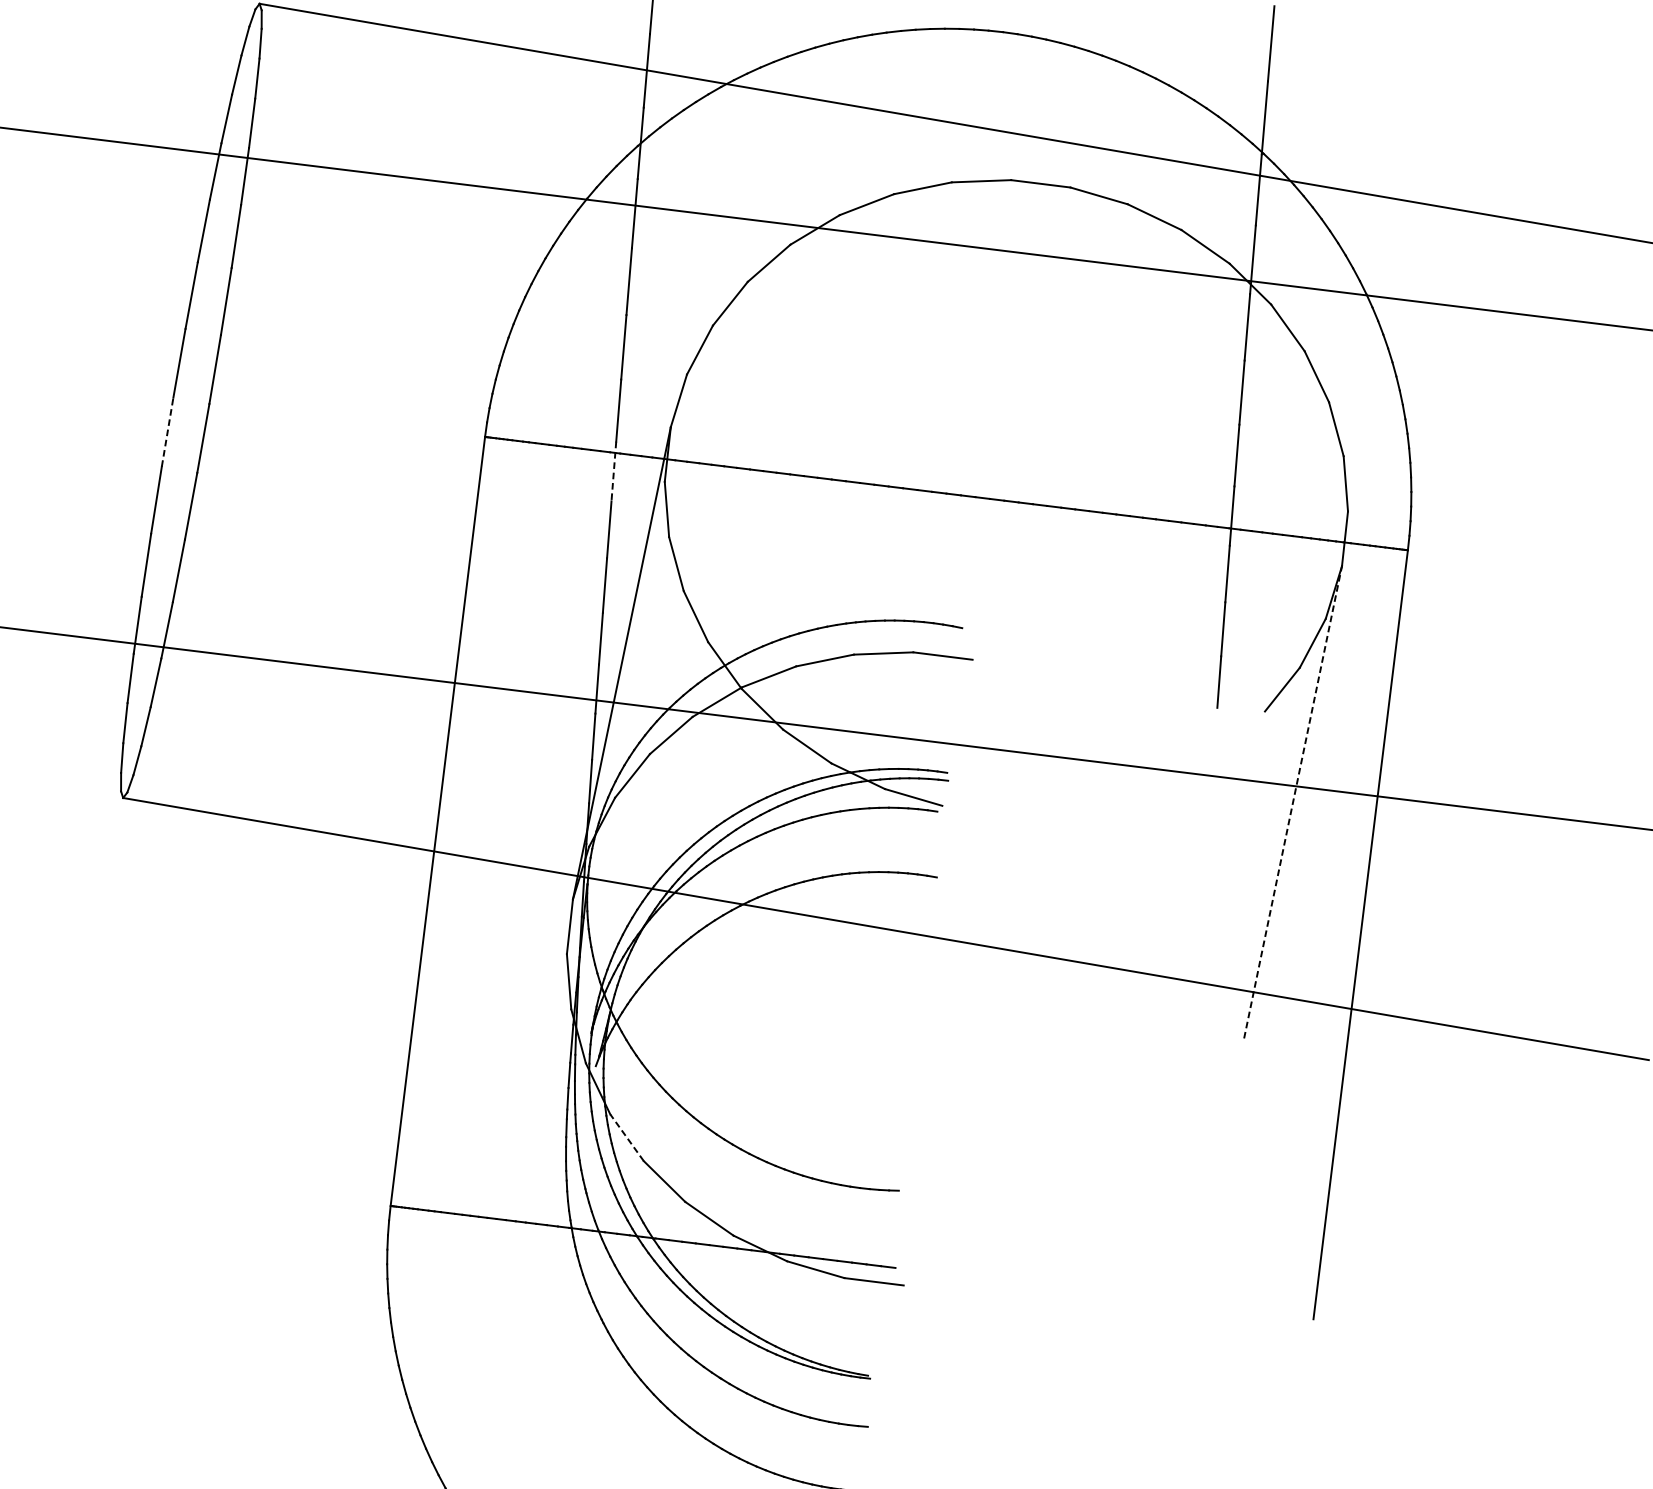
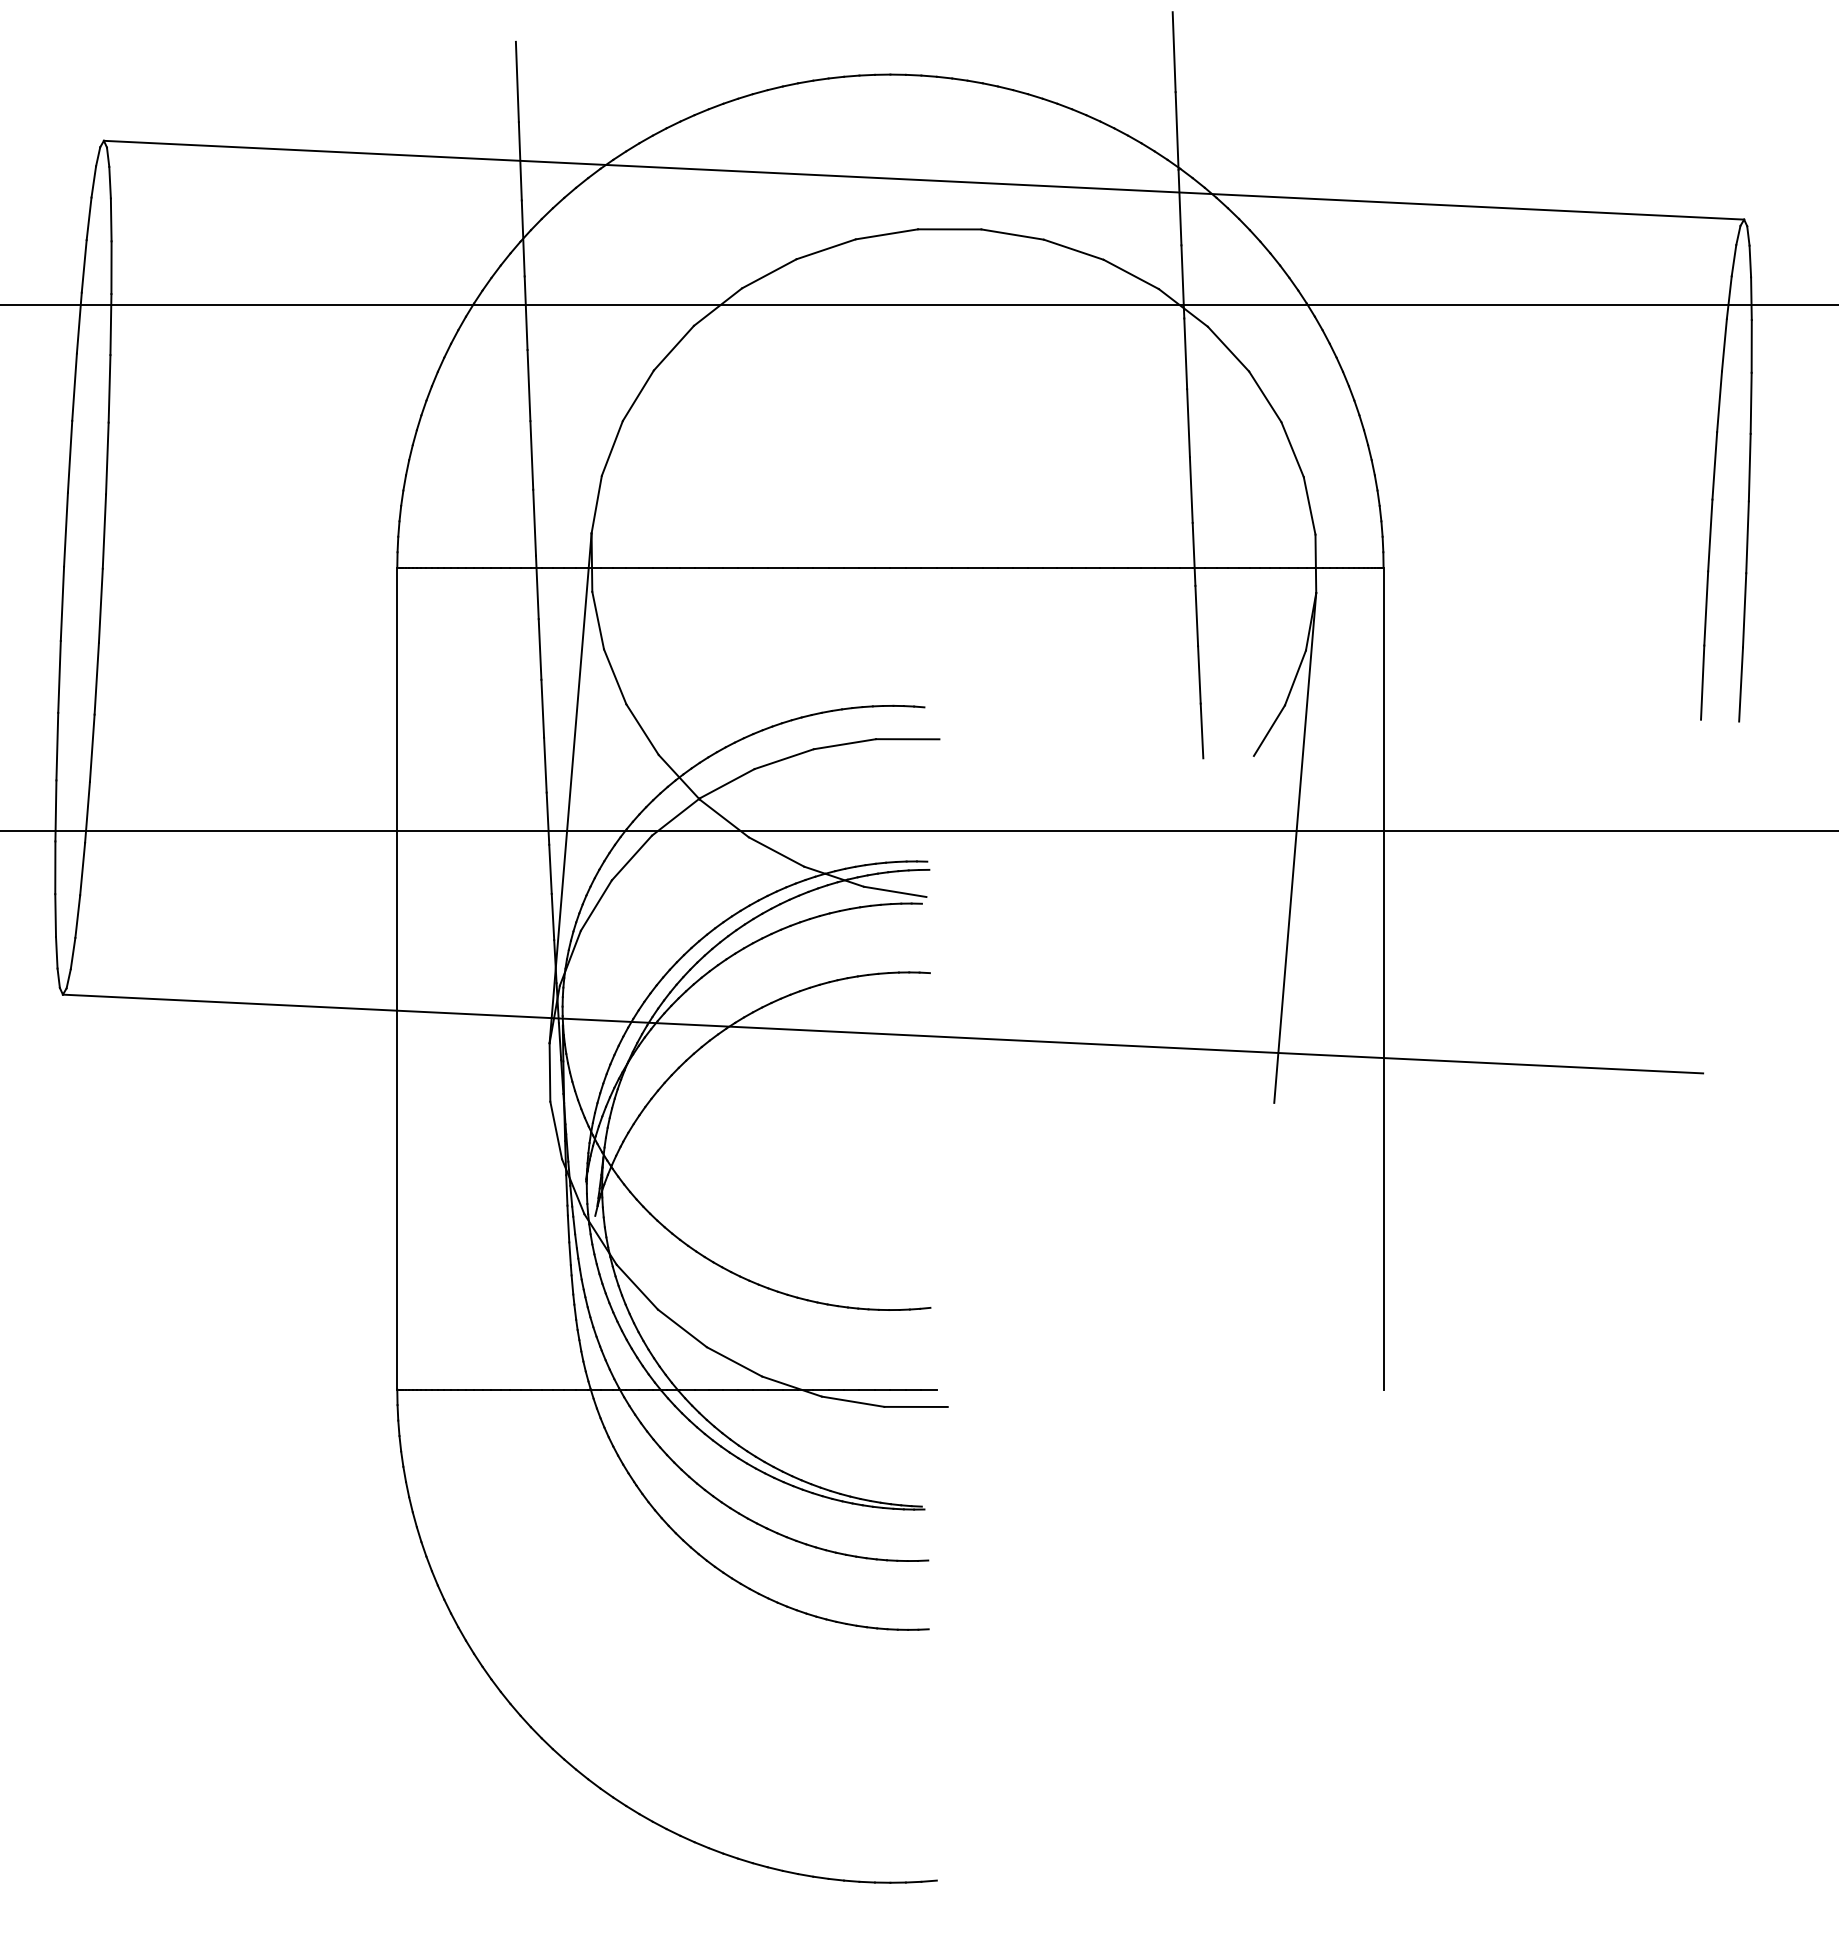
line: (167, 431) -> (62, 603), dashed -> solid
line: (613, 471) -> (537, 587), dashed -> solid
line: (1293, 802) -> (1295, 848), dashed -> solid
line: (627, 1137) -> (637, 1286), dashed -> solid

